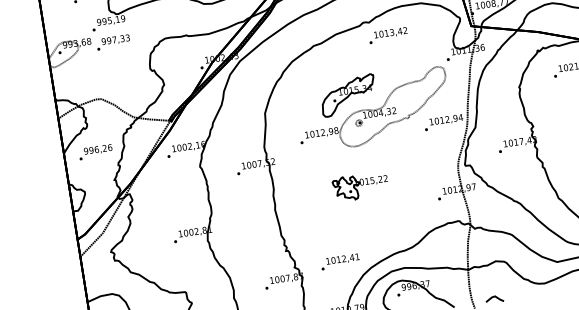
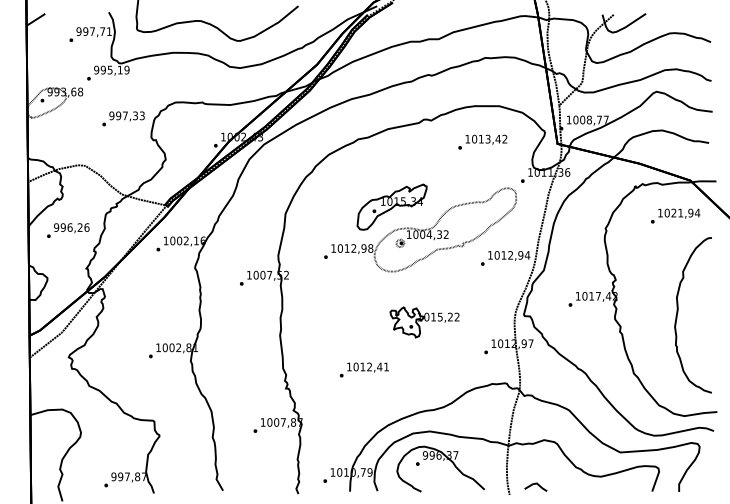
text: (387, 35) -> (482, 141), moved
text: (113, 42) -> (123, 118), moved
part: (360, 186) -> (424, 322), moved
text: (340, 261) -> (364, 369), moved

